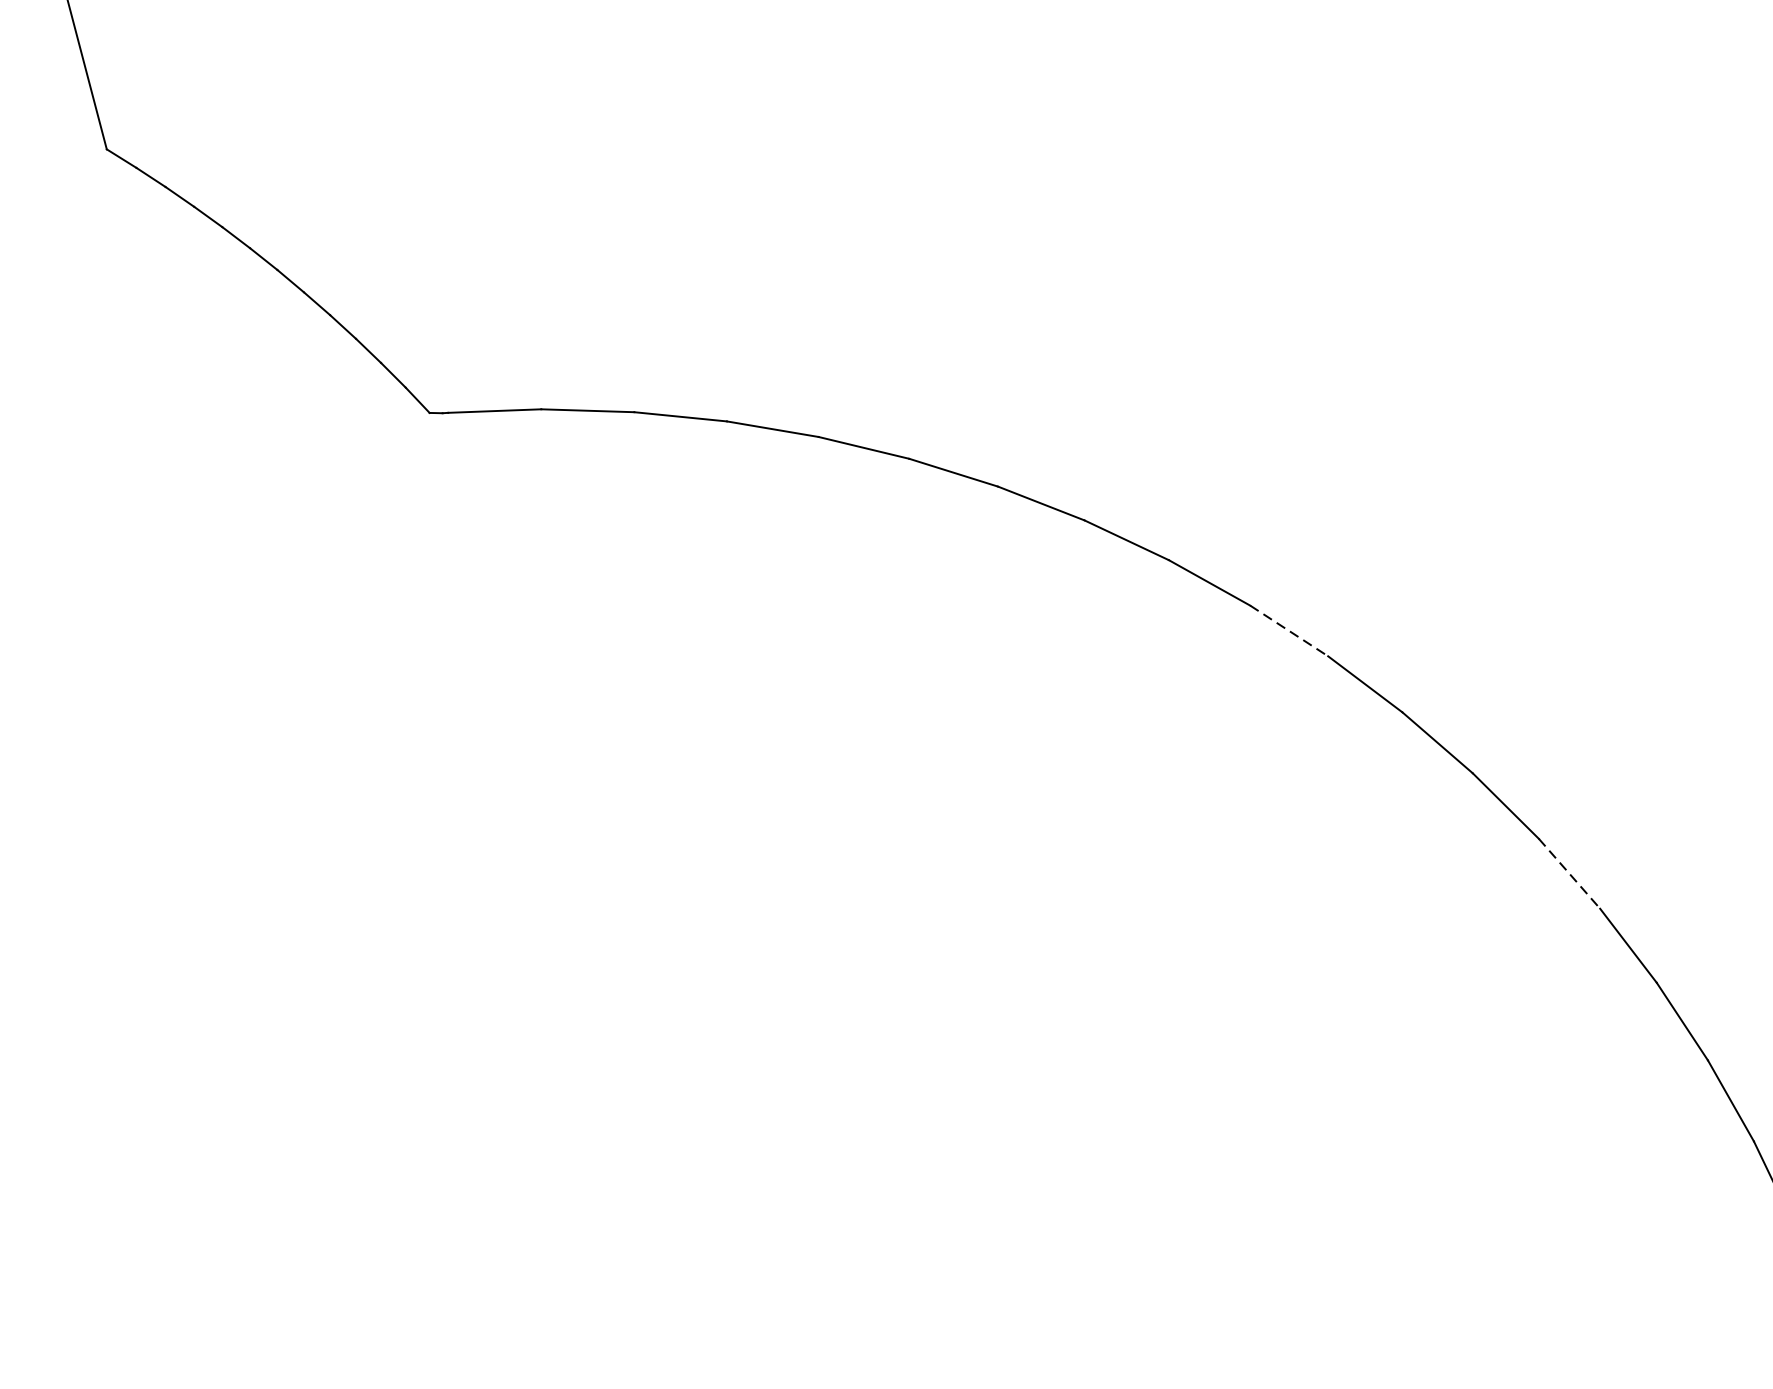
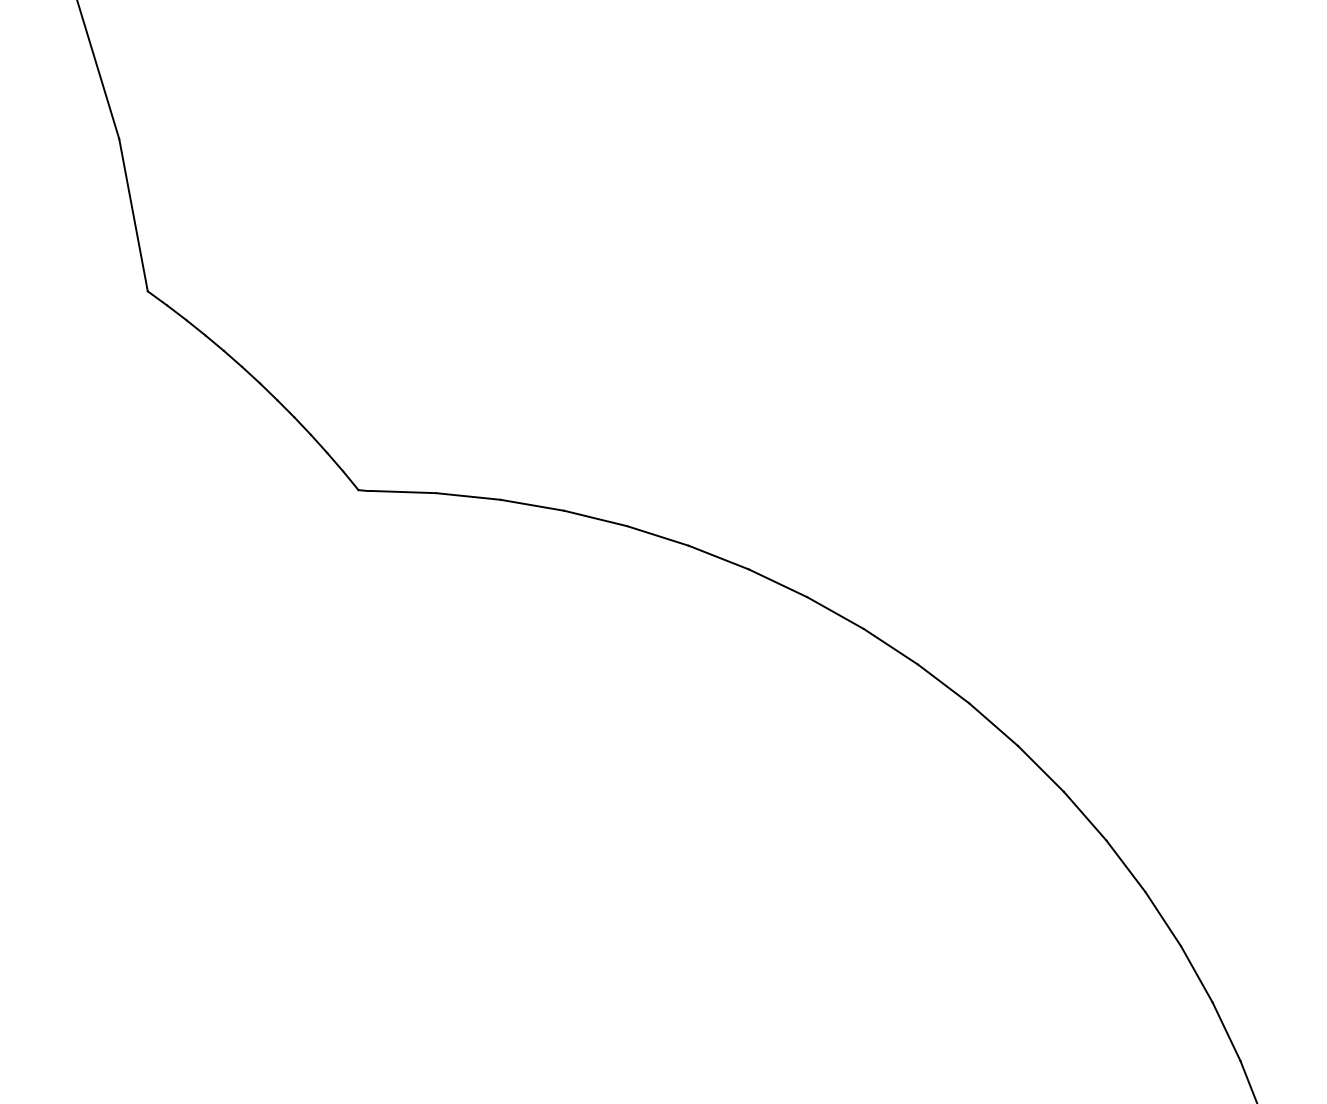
line: (1290, 631) -> (944, 684), dashed -> solid
line: (1570, 874) -> (1126, 866), dashed -> solid

